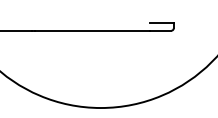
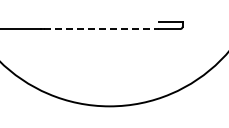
line: (92, 31) -> (101, 29), solid -> dashed

